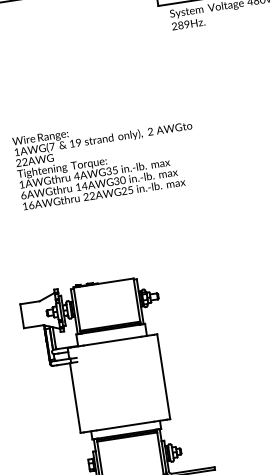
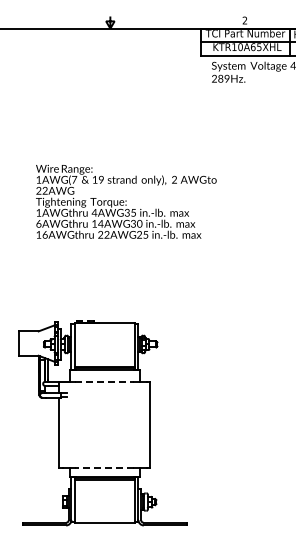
line: (113, 341) -> (105, 382), solid -> dashed
line: (125, 426) -> (104, 468), solid -> dashed

